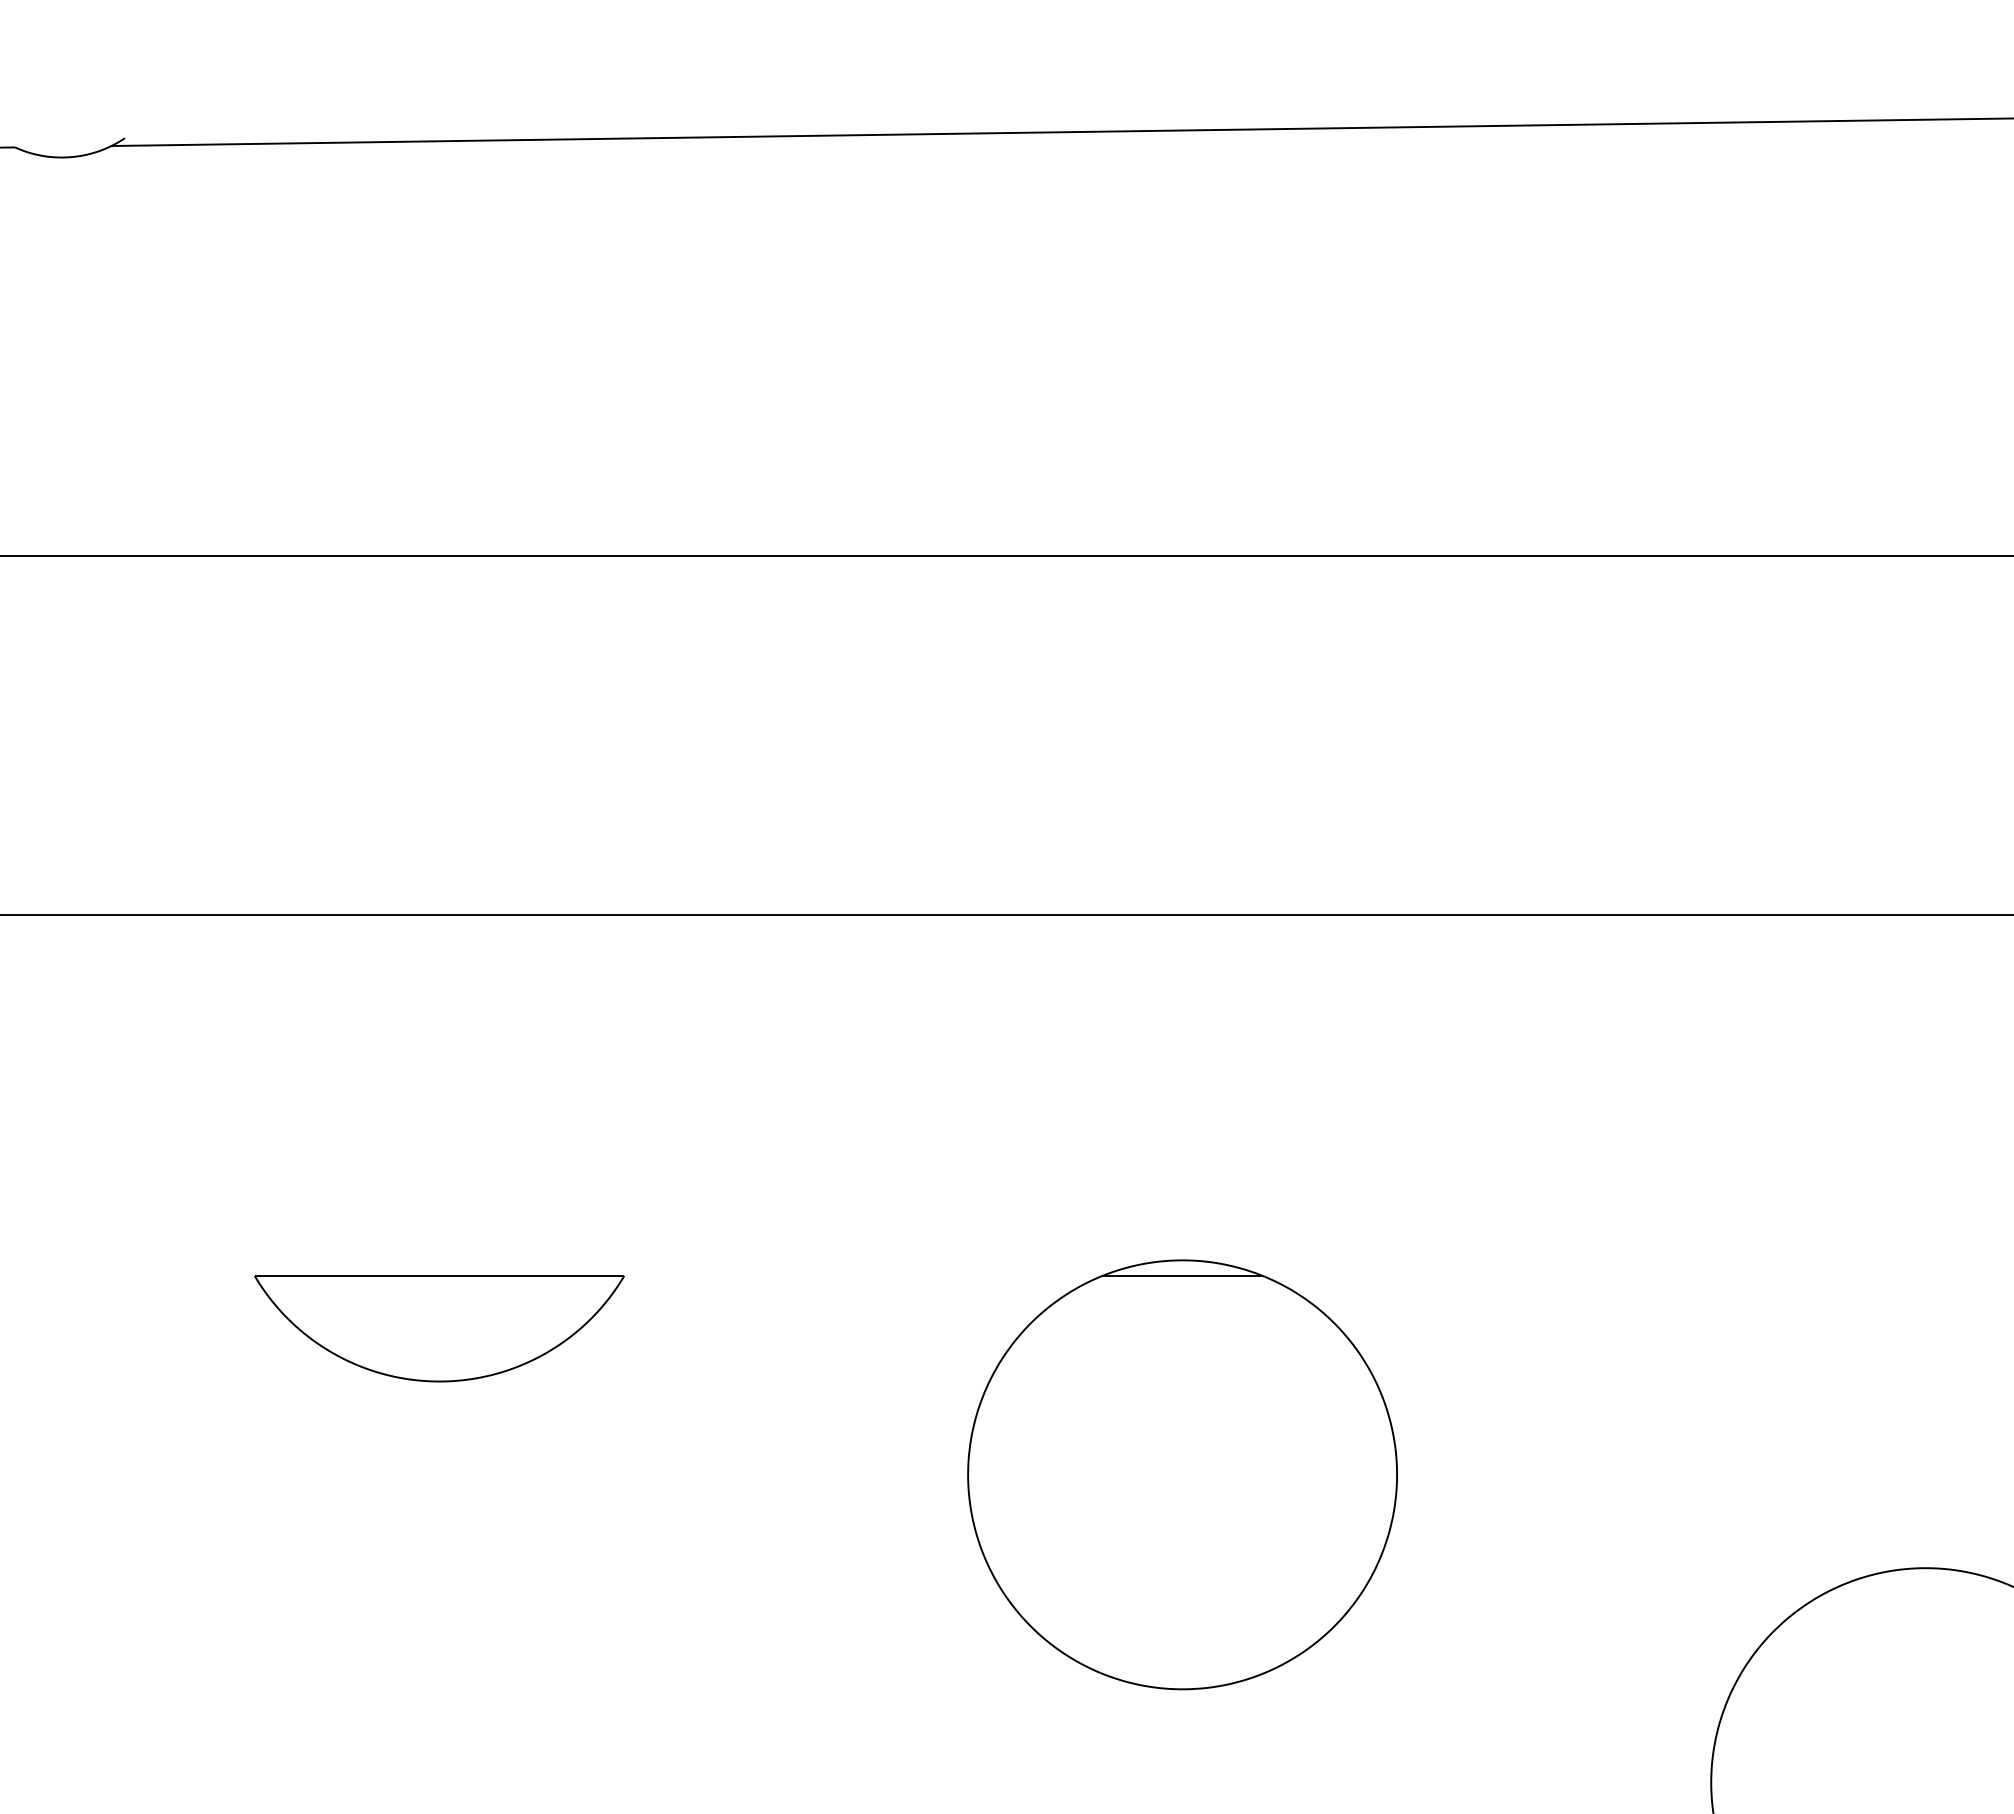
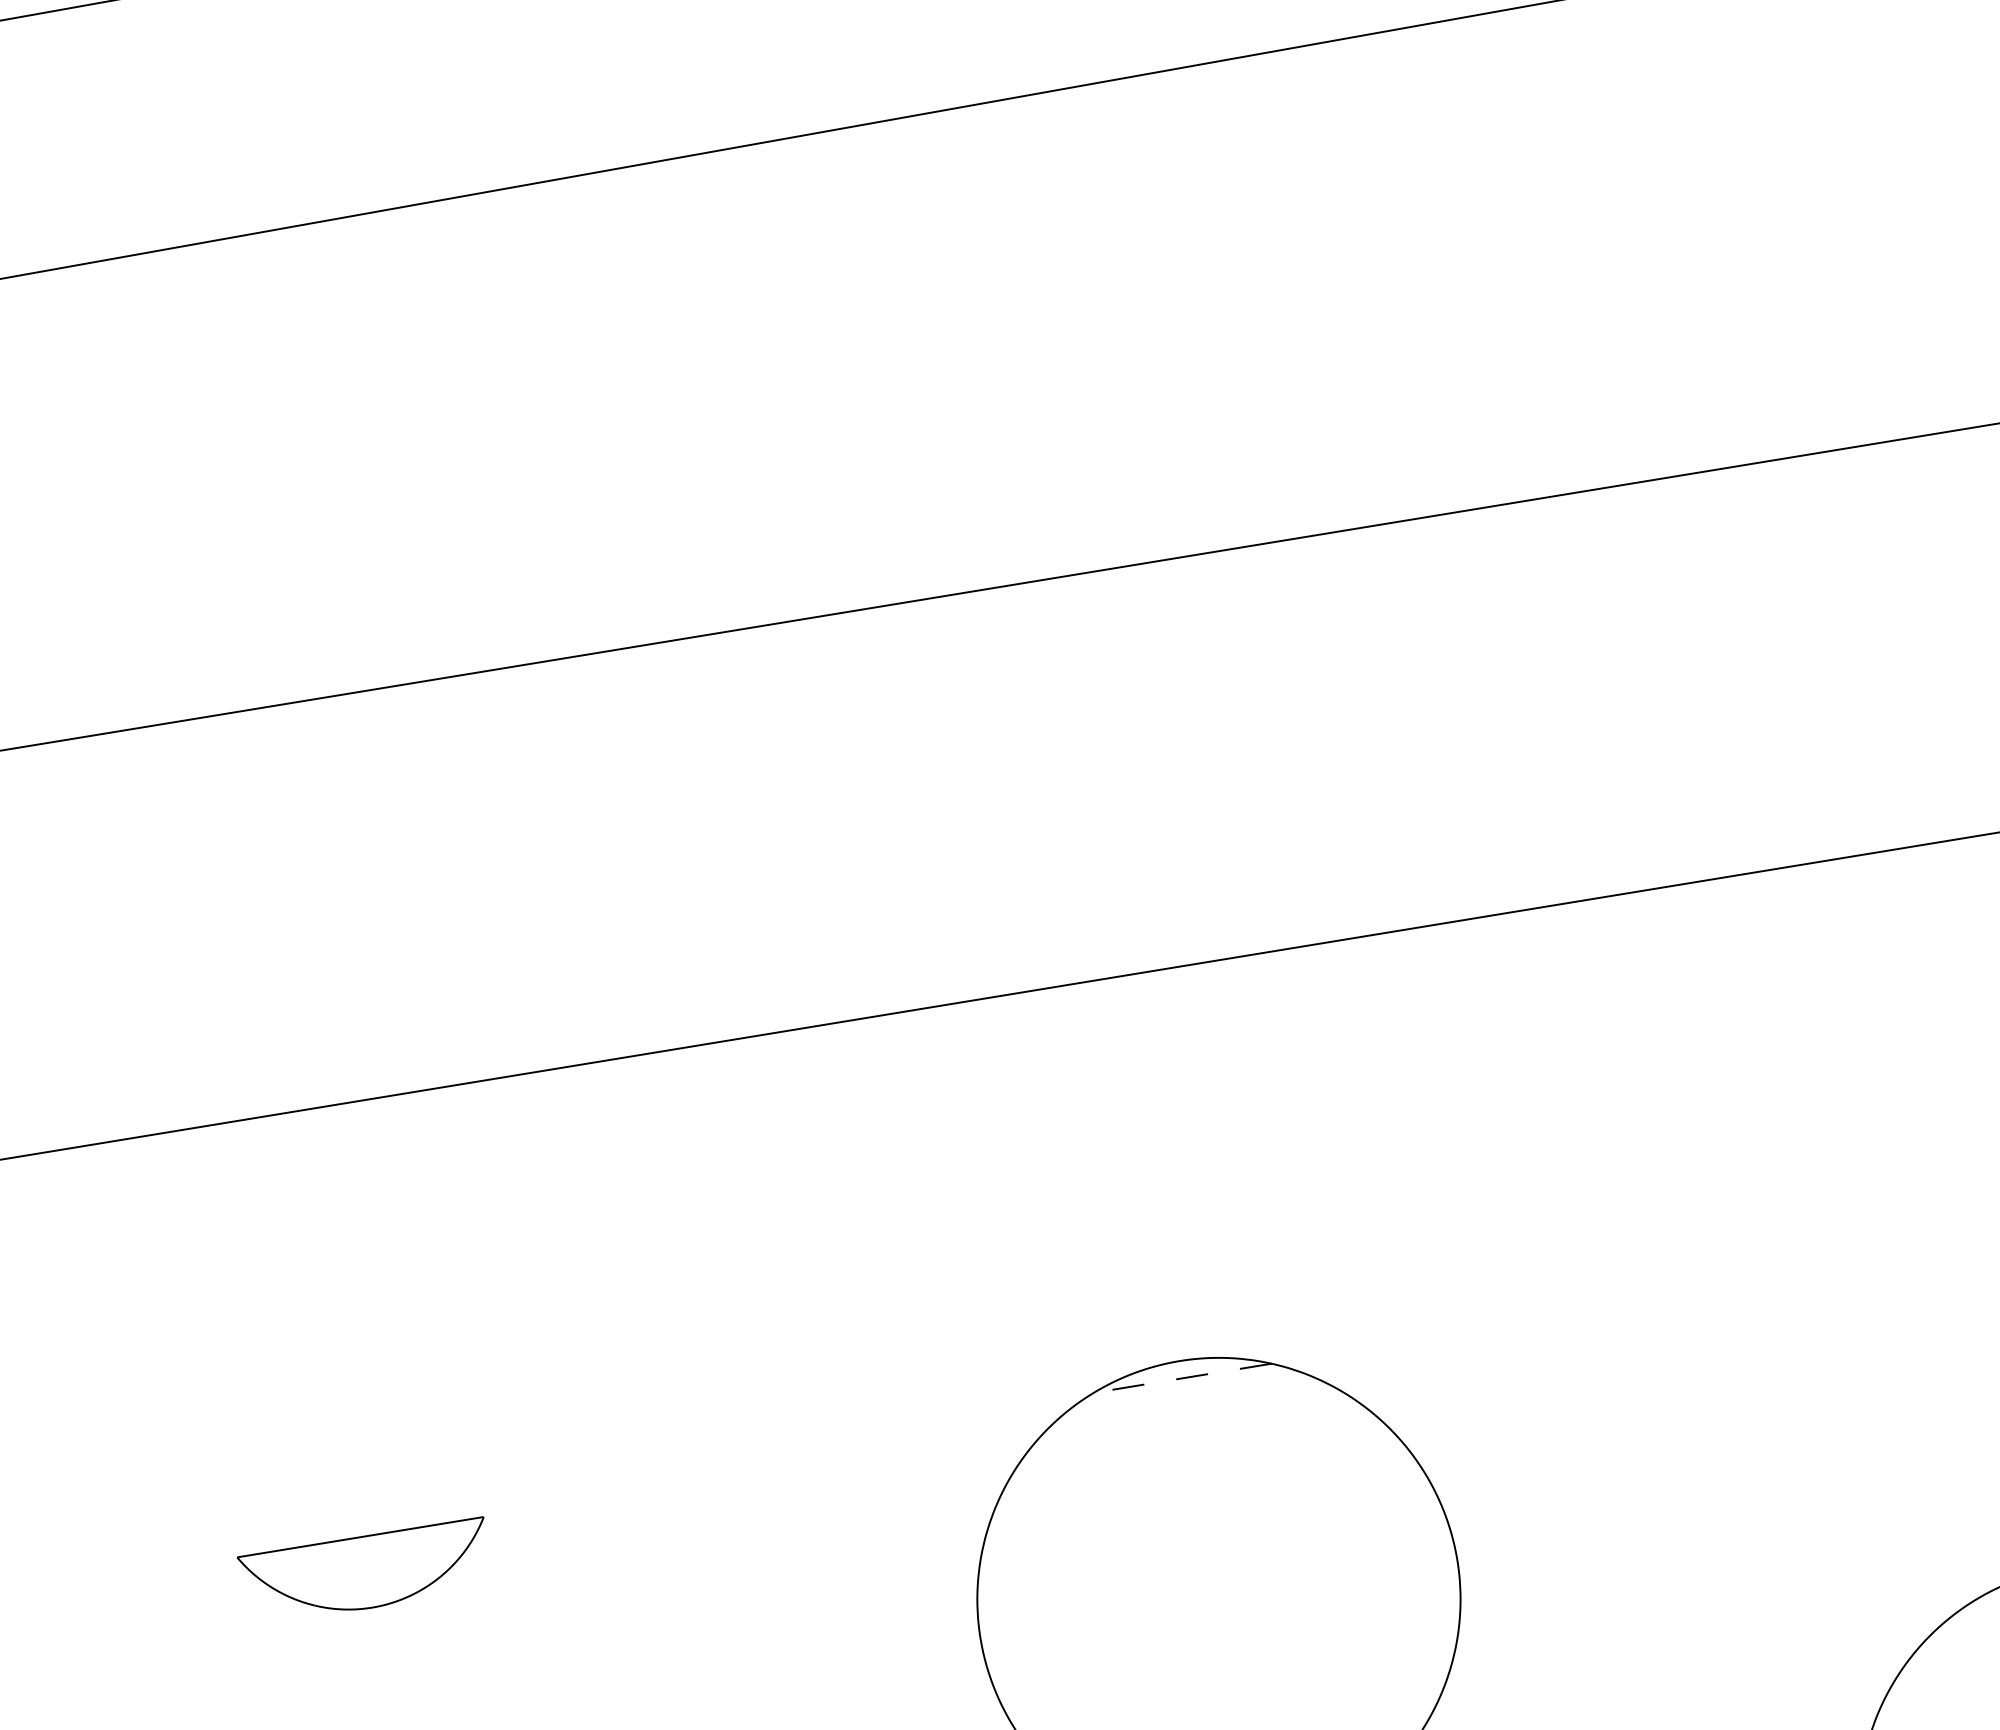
line: (1182, 1275) -> (1182, 1377), solid -> dashed
part: (439, 1328) -> (366, 1572), size x0.6

